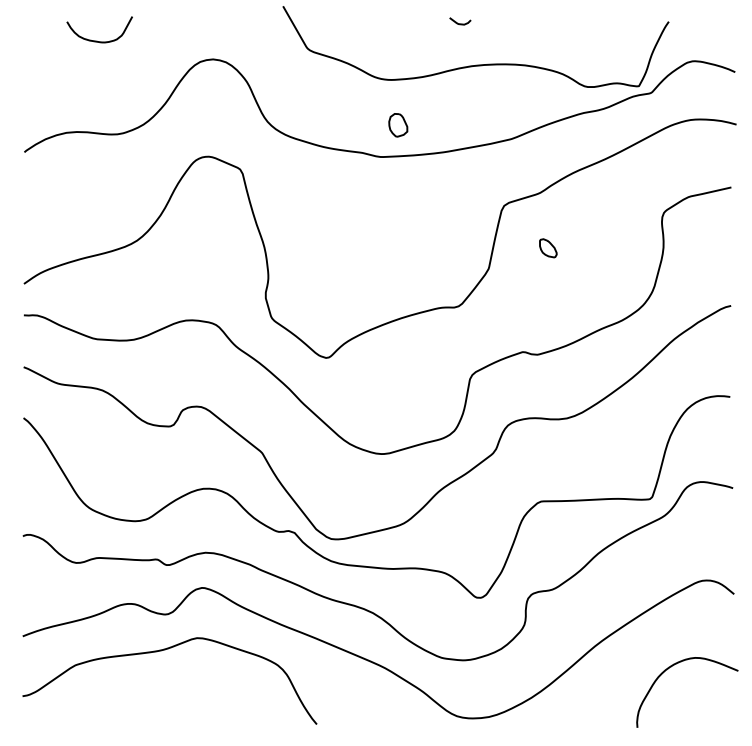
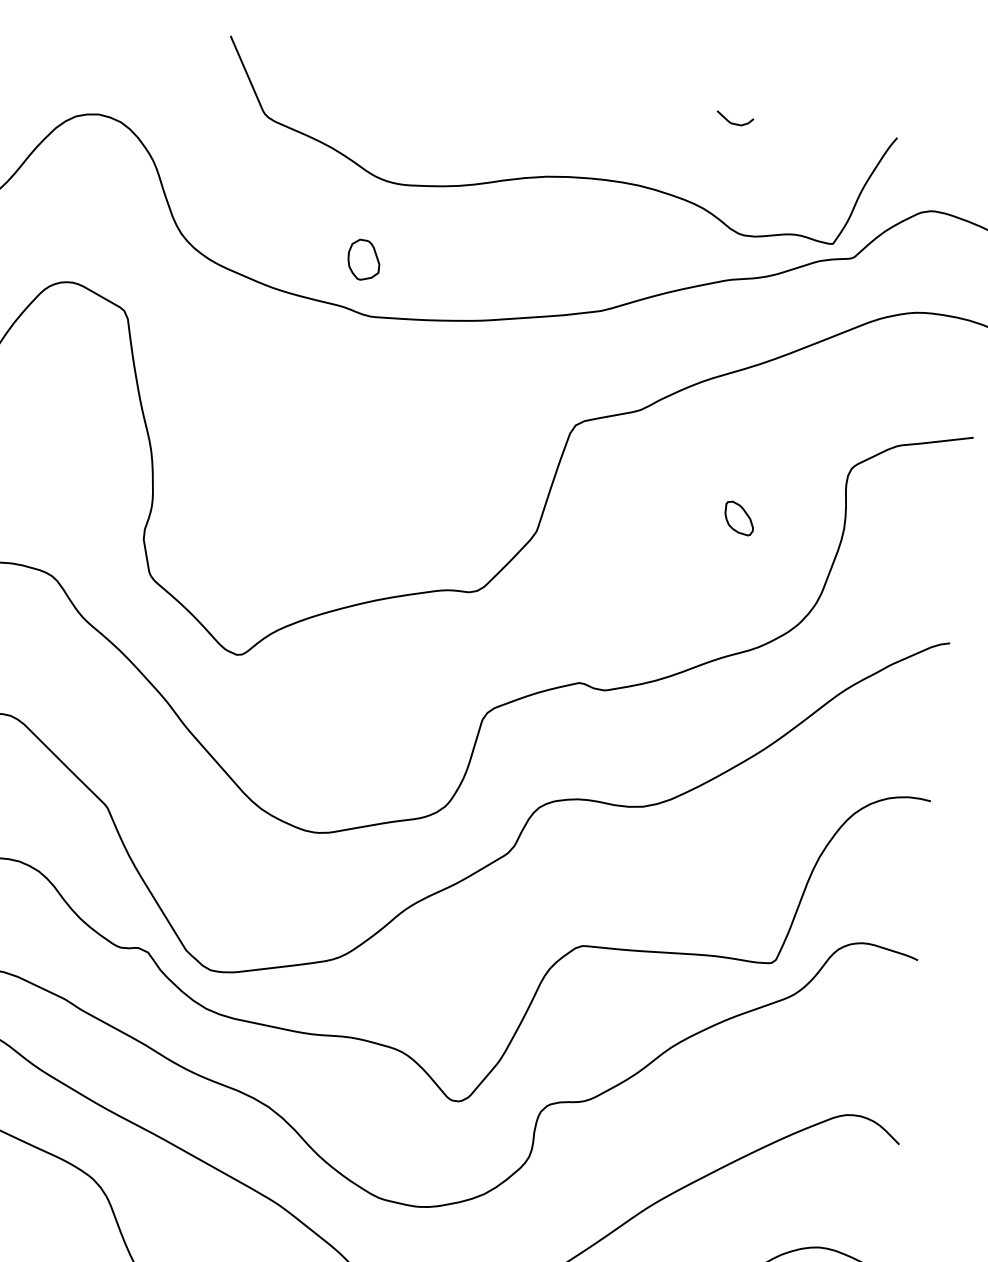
curve: (460, 23) -> (734, 122), moved
part: (398, 125) -> (364, 260), moved
part: (548, 248) -> (739, 518), moved

